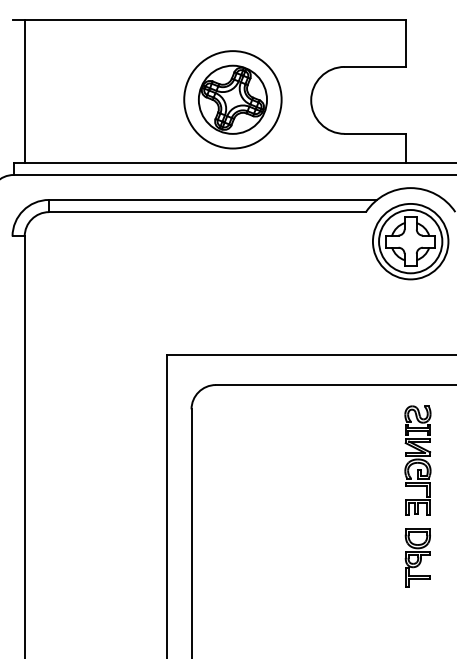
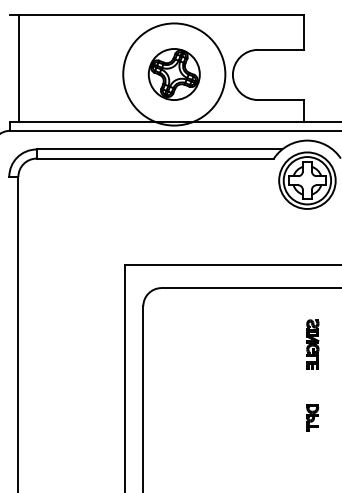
circle: (232, 99) -> (173, 74), size x1.4
part: (417, 460) -> (312, 344), size x0.6
part: (417, 557) -> (312, 417), size x0.6

